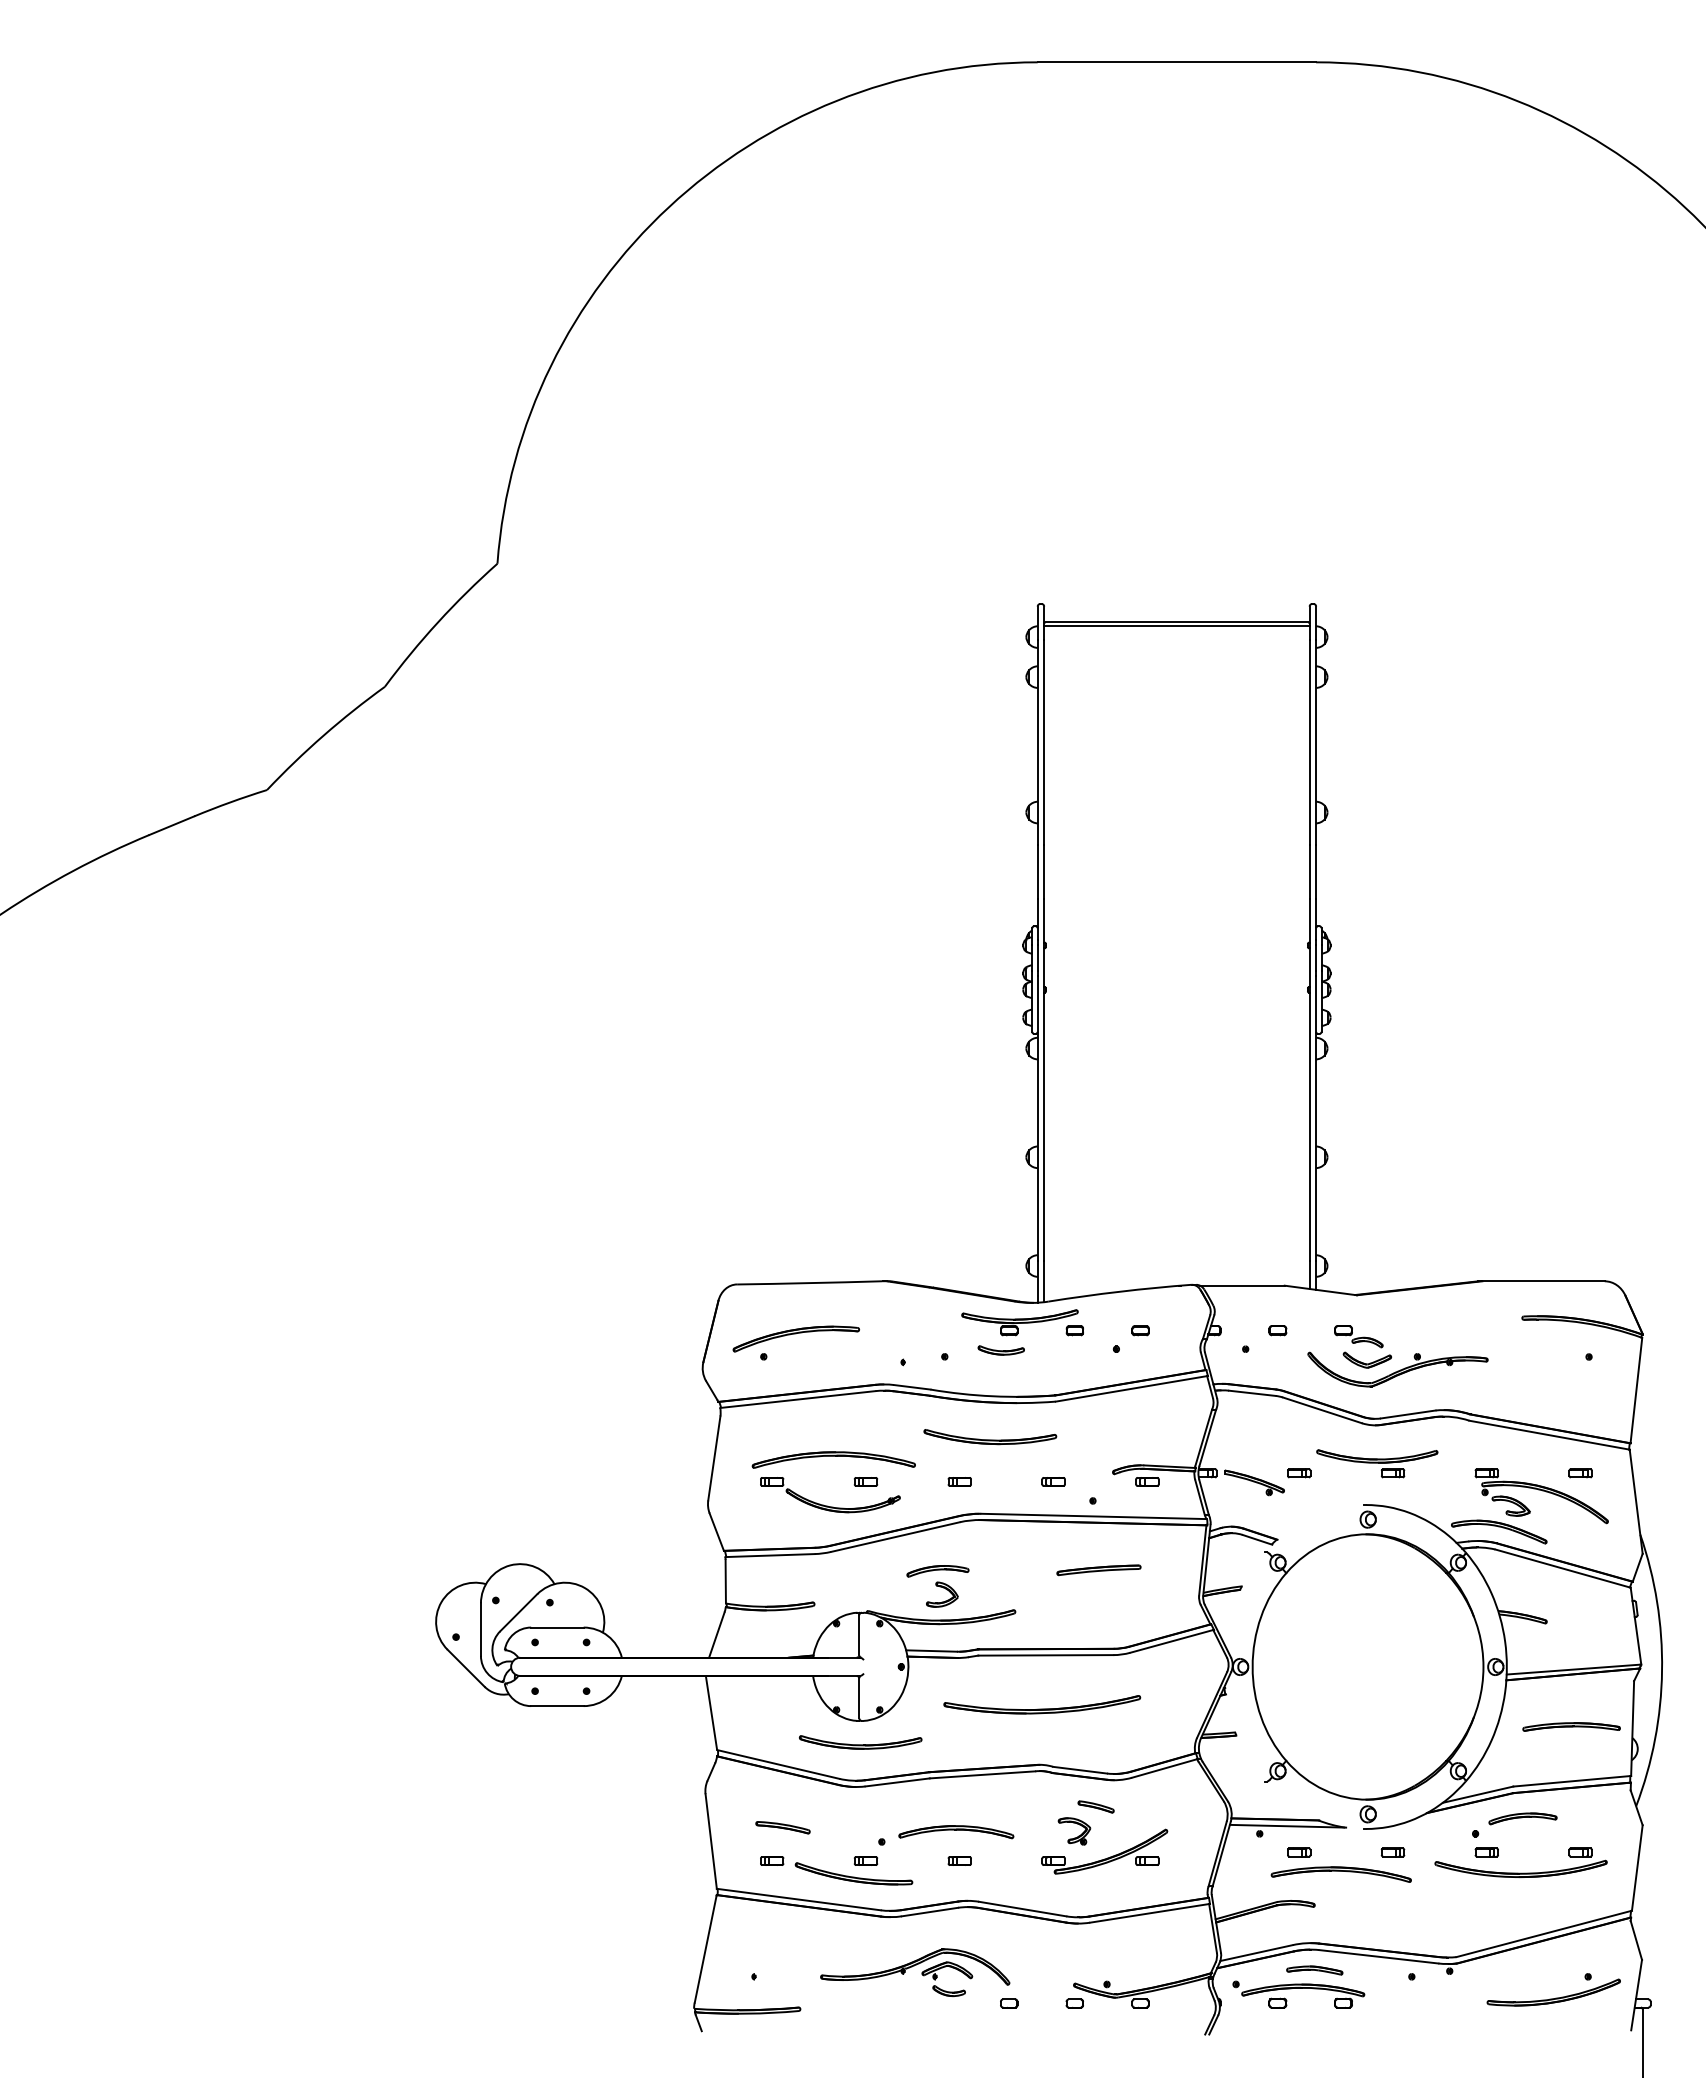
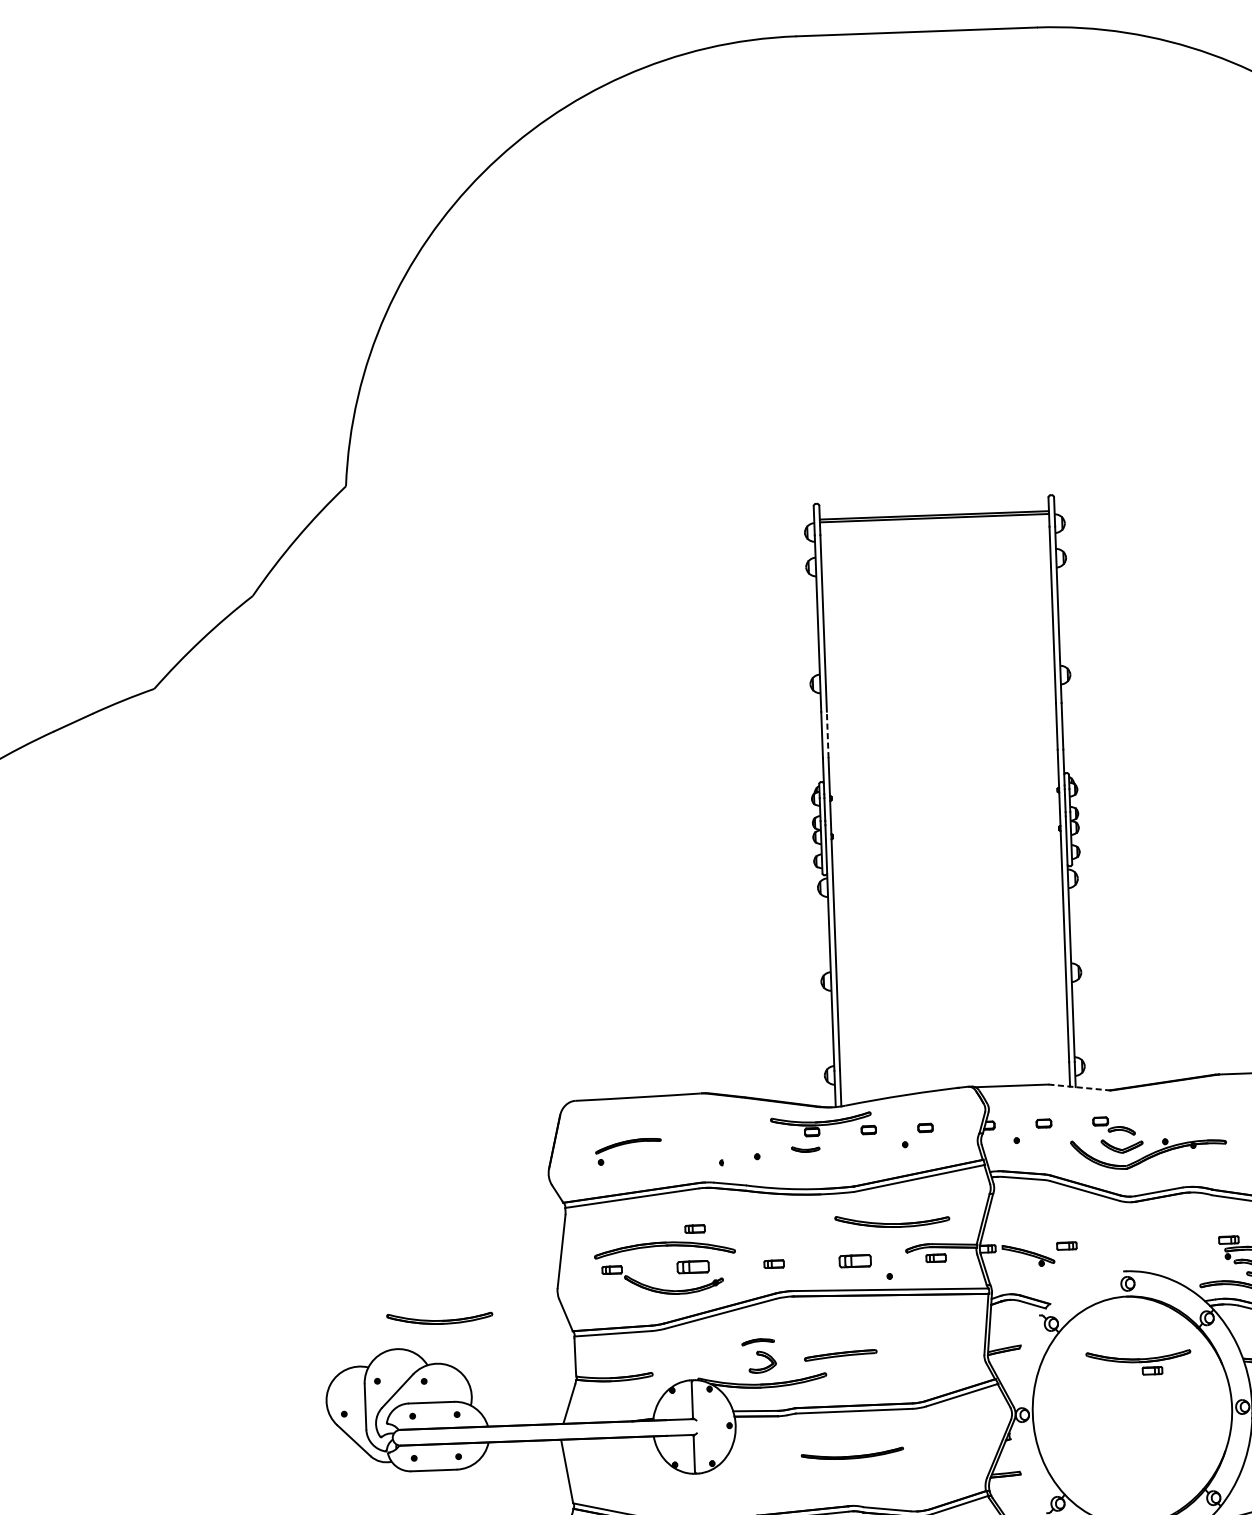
line: (1044, 871) -> (827, 734), solid -> dashed
line: (1320, 1290) -> (1079, 1087), solid -> dashed
part: (795, 1338) -> (627, 1145), size x0.6
part: (1000, 1350) -> (805, 1149), size x0.7
part: (869, 1437) -> (694, 1228), added
part: (990, 1437) -> (892, 1221), moved
part: (1377, 1463) -> (1138, 1362), moved
part: (865, 1481) -> (692, 1266), size x1.6
part: (1053, 1481) -> (855, 1260), size x1.6
part: (1098, 1570) -> (840, 1355), moved
part: (937, 1571) -> (757, 1342), size x0.6
part: (1042, 1704) -> (852, 1453), size x0.6
part: (860, 1742) -> (439, 1318), moved

